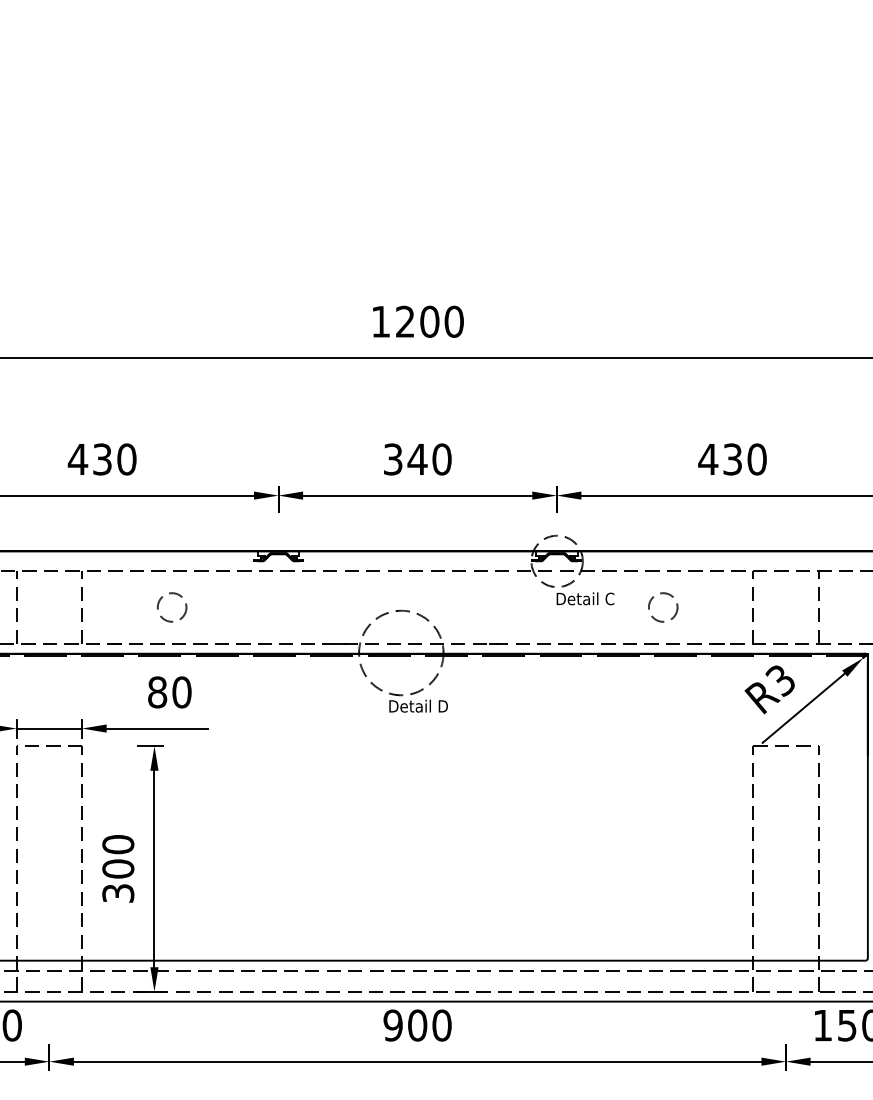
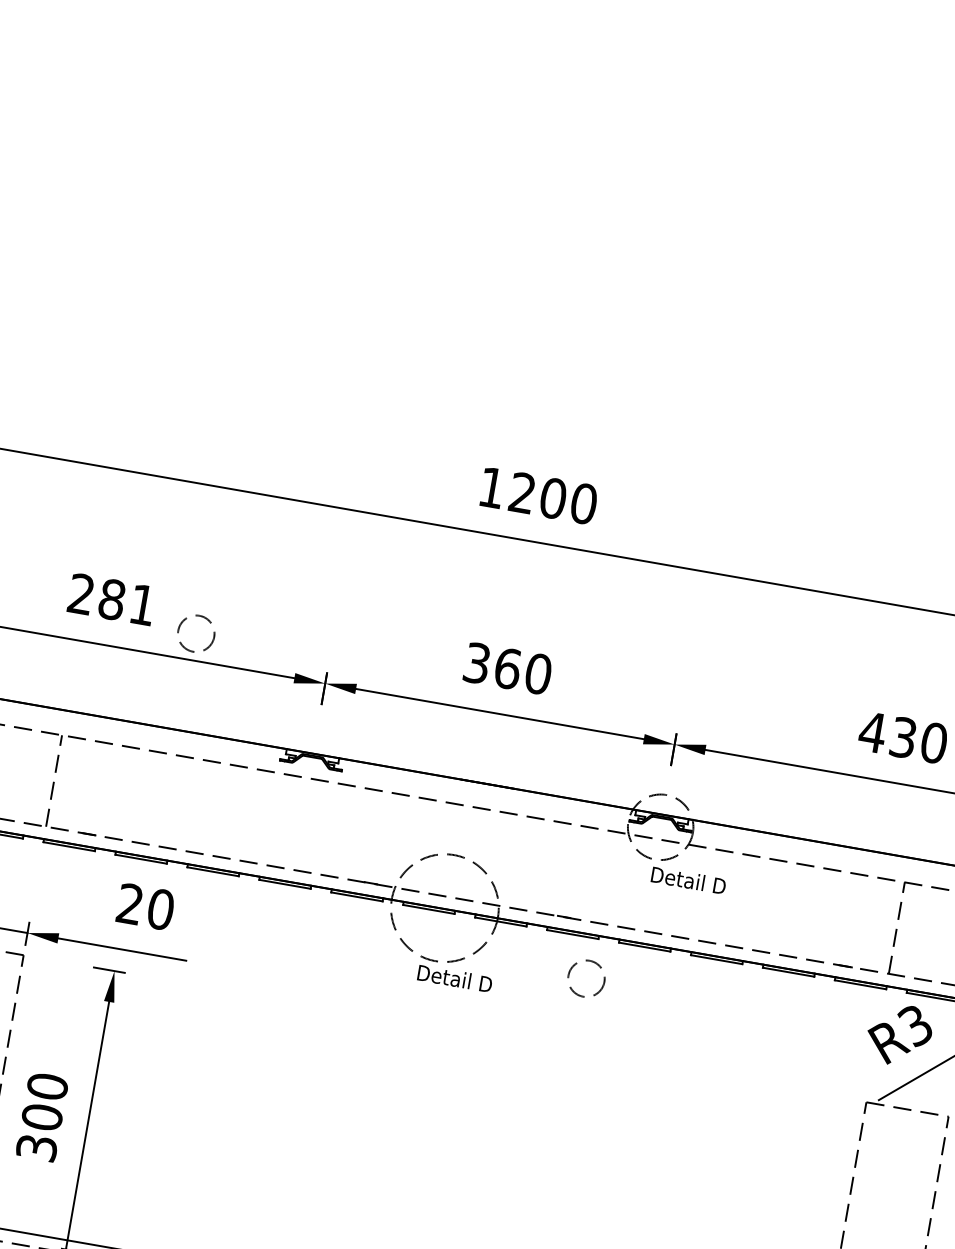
text: (101, 459) -> (110, 599), 430 -> 281
text: (417, 459) -> (507, 668), 340 -> 360
text: (610, 598) -> (719, 885), Detail C -> Detail D
circle: (171, 607) -> (195, 633), moved
circle: (663, 607) -> (586, 978), moved
text: (157, 692) -> (130, 904), 80 -> 20

